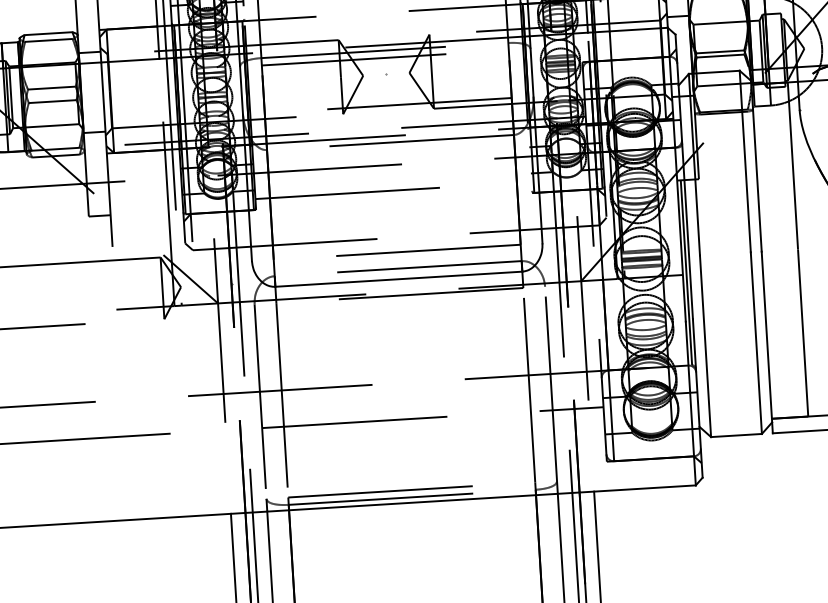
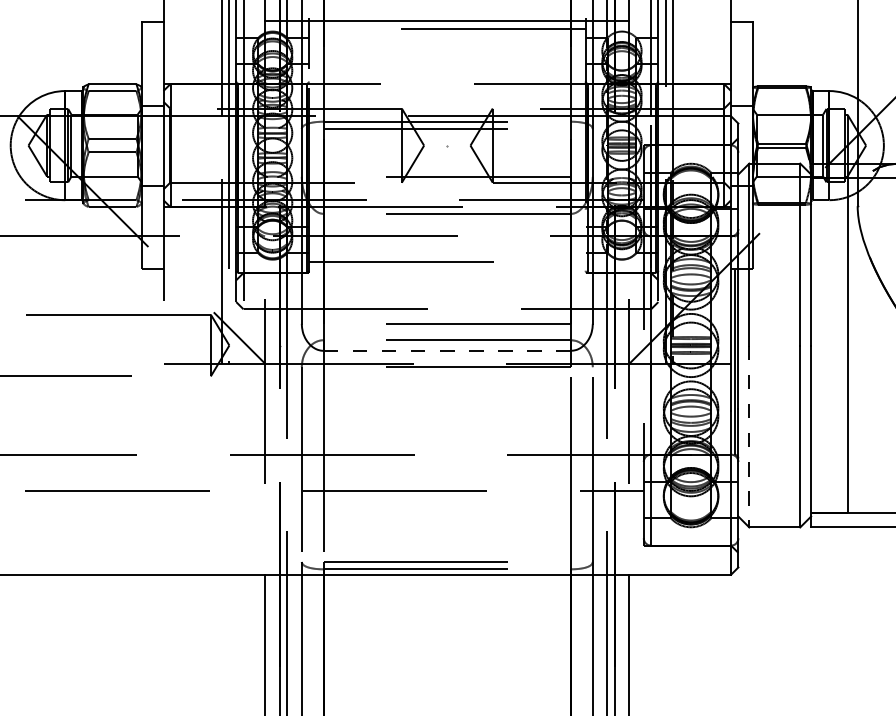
line: (399, 278) -> (447, 350), solid -> dashed
line: (705, 346) -> (749, 436), solid -> dashed

